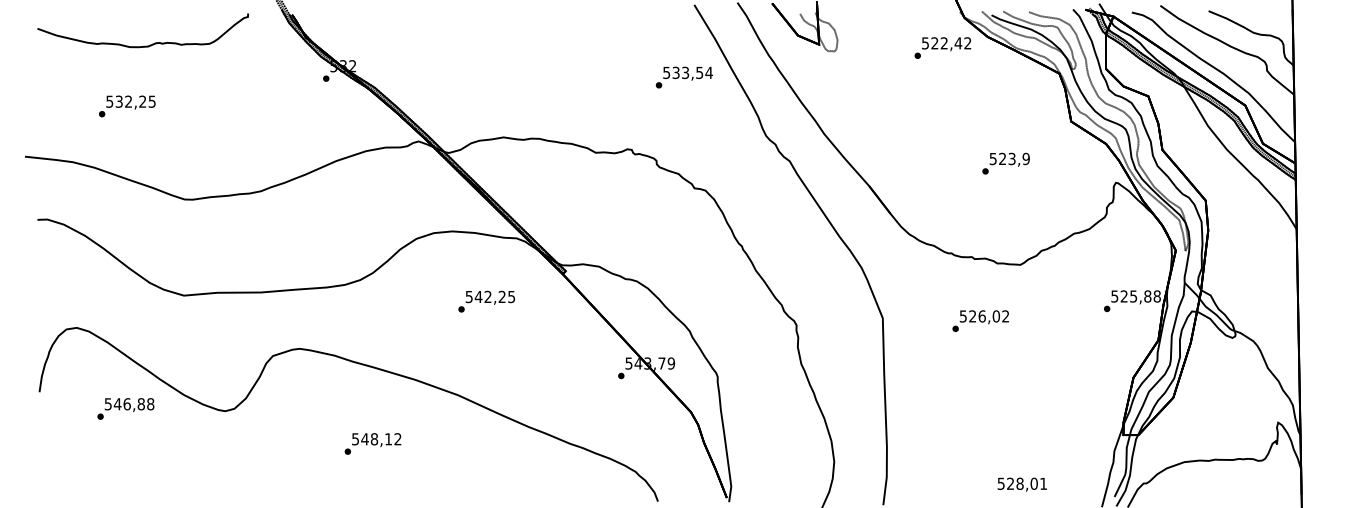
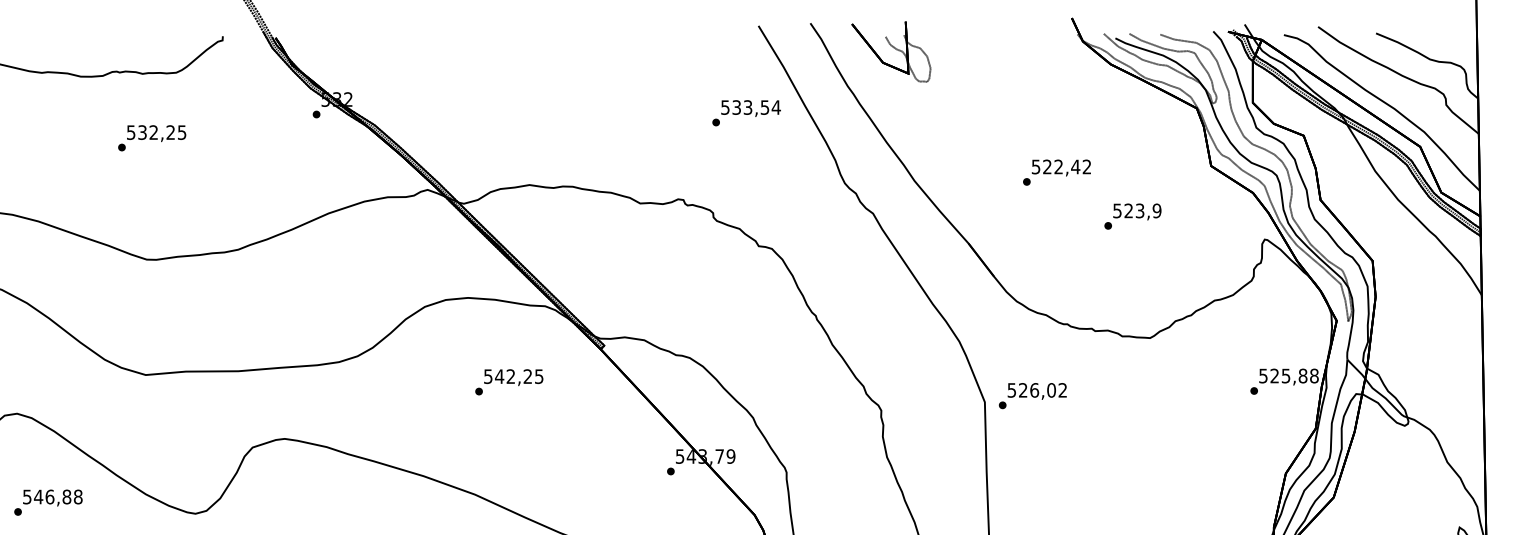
text: (942, 47) -> (1056, 171), moved
text: (127, 106) -> (152, 138), moved
text: (980, 320) -> (1032, 395), moved
text: (125, 408) -> (47, 502), moved

